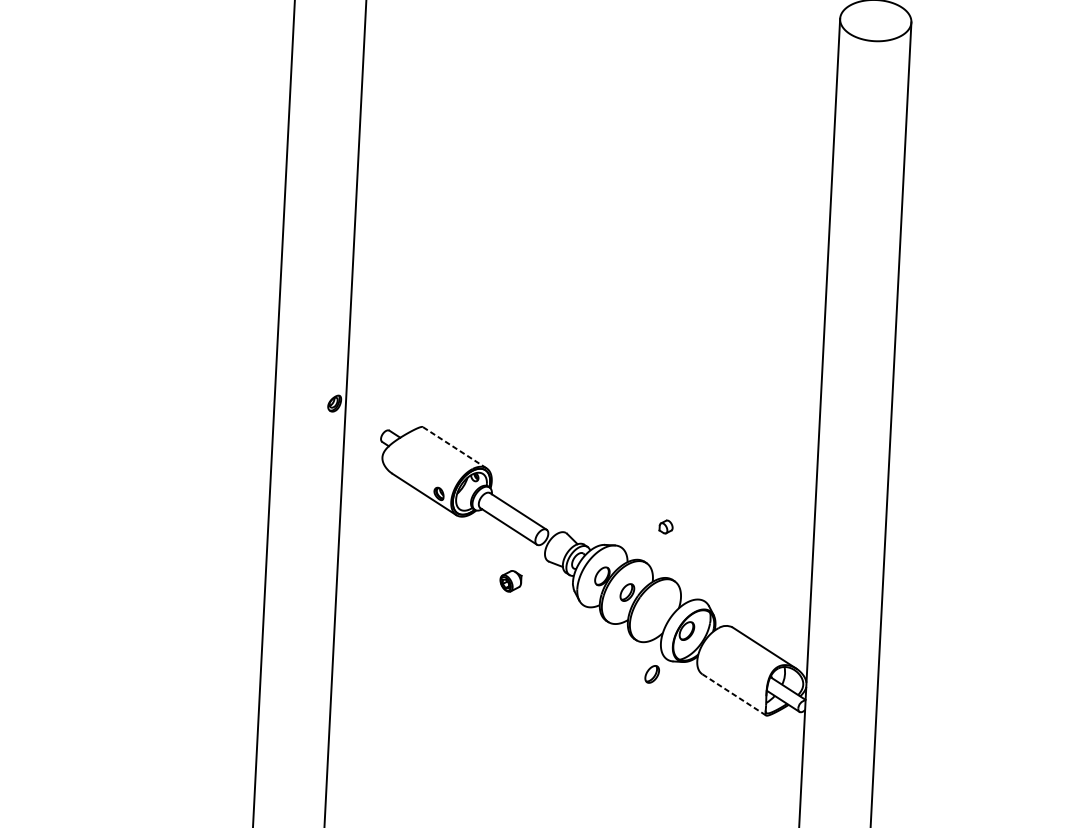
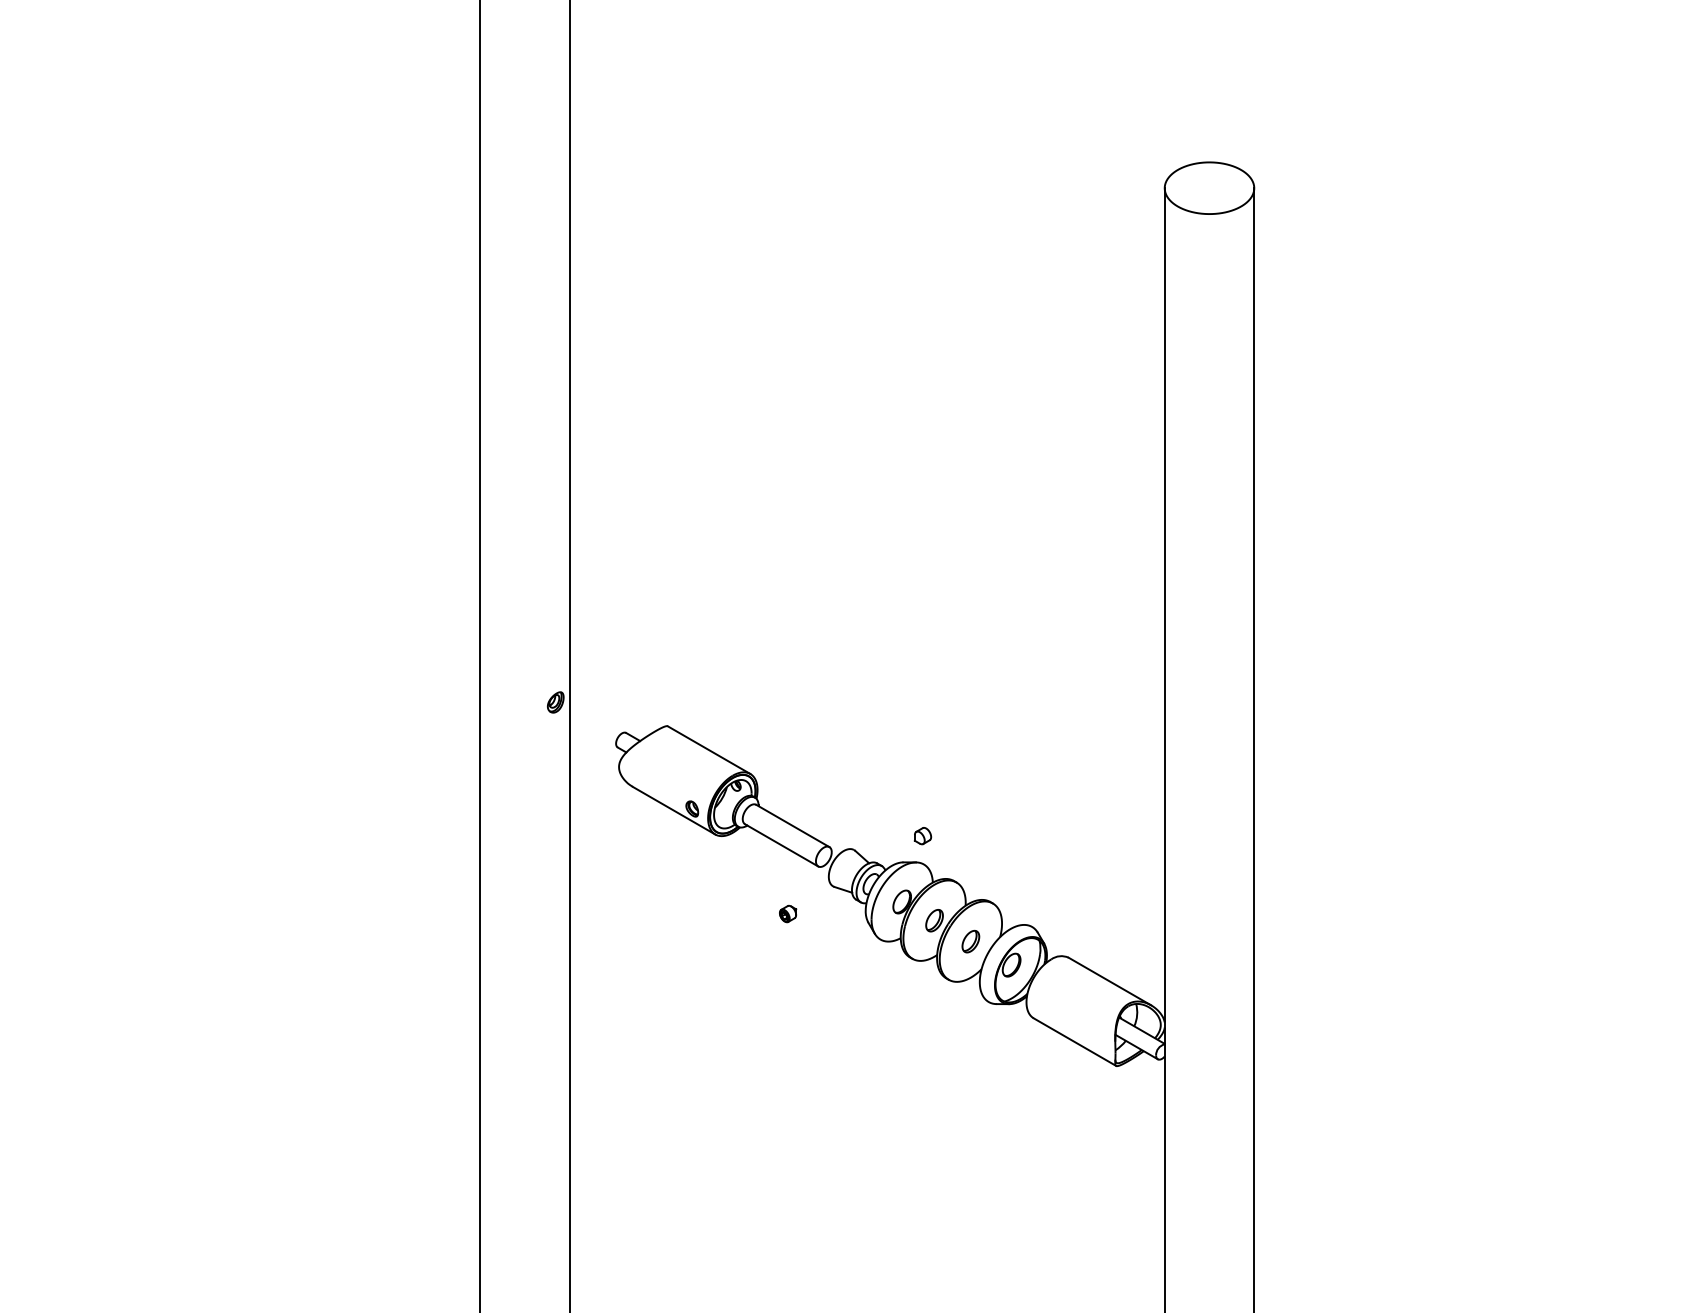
line: (455, 448) -> (709, 750), dashed -> solid
part: (665, 527) -> (922, 836), moved
part: (511, 580) -> (788, 913), size x0.62
part: (651, 674) -> (970, 941), moved
line: (733, 695) -> (1074, 1042), dashed -> solid

